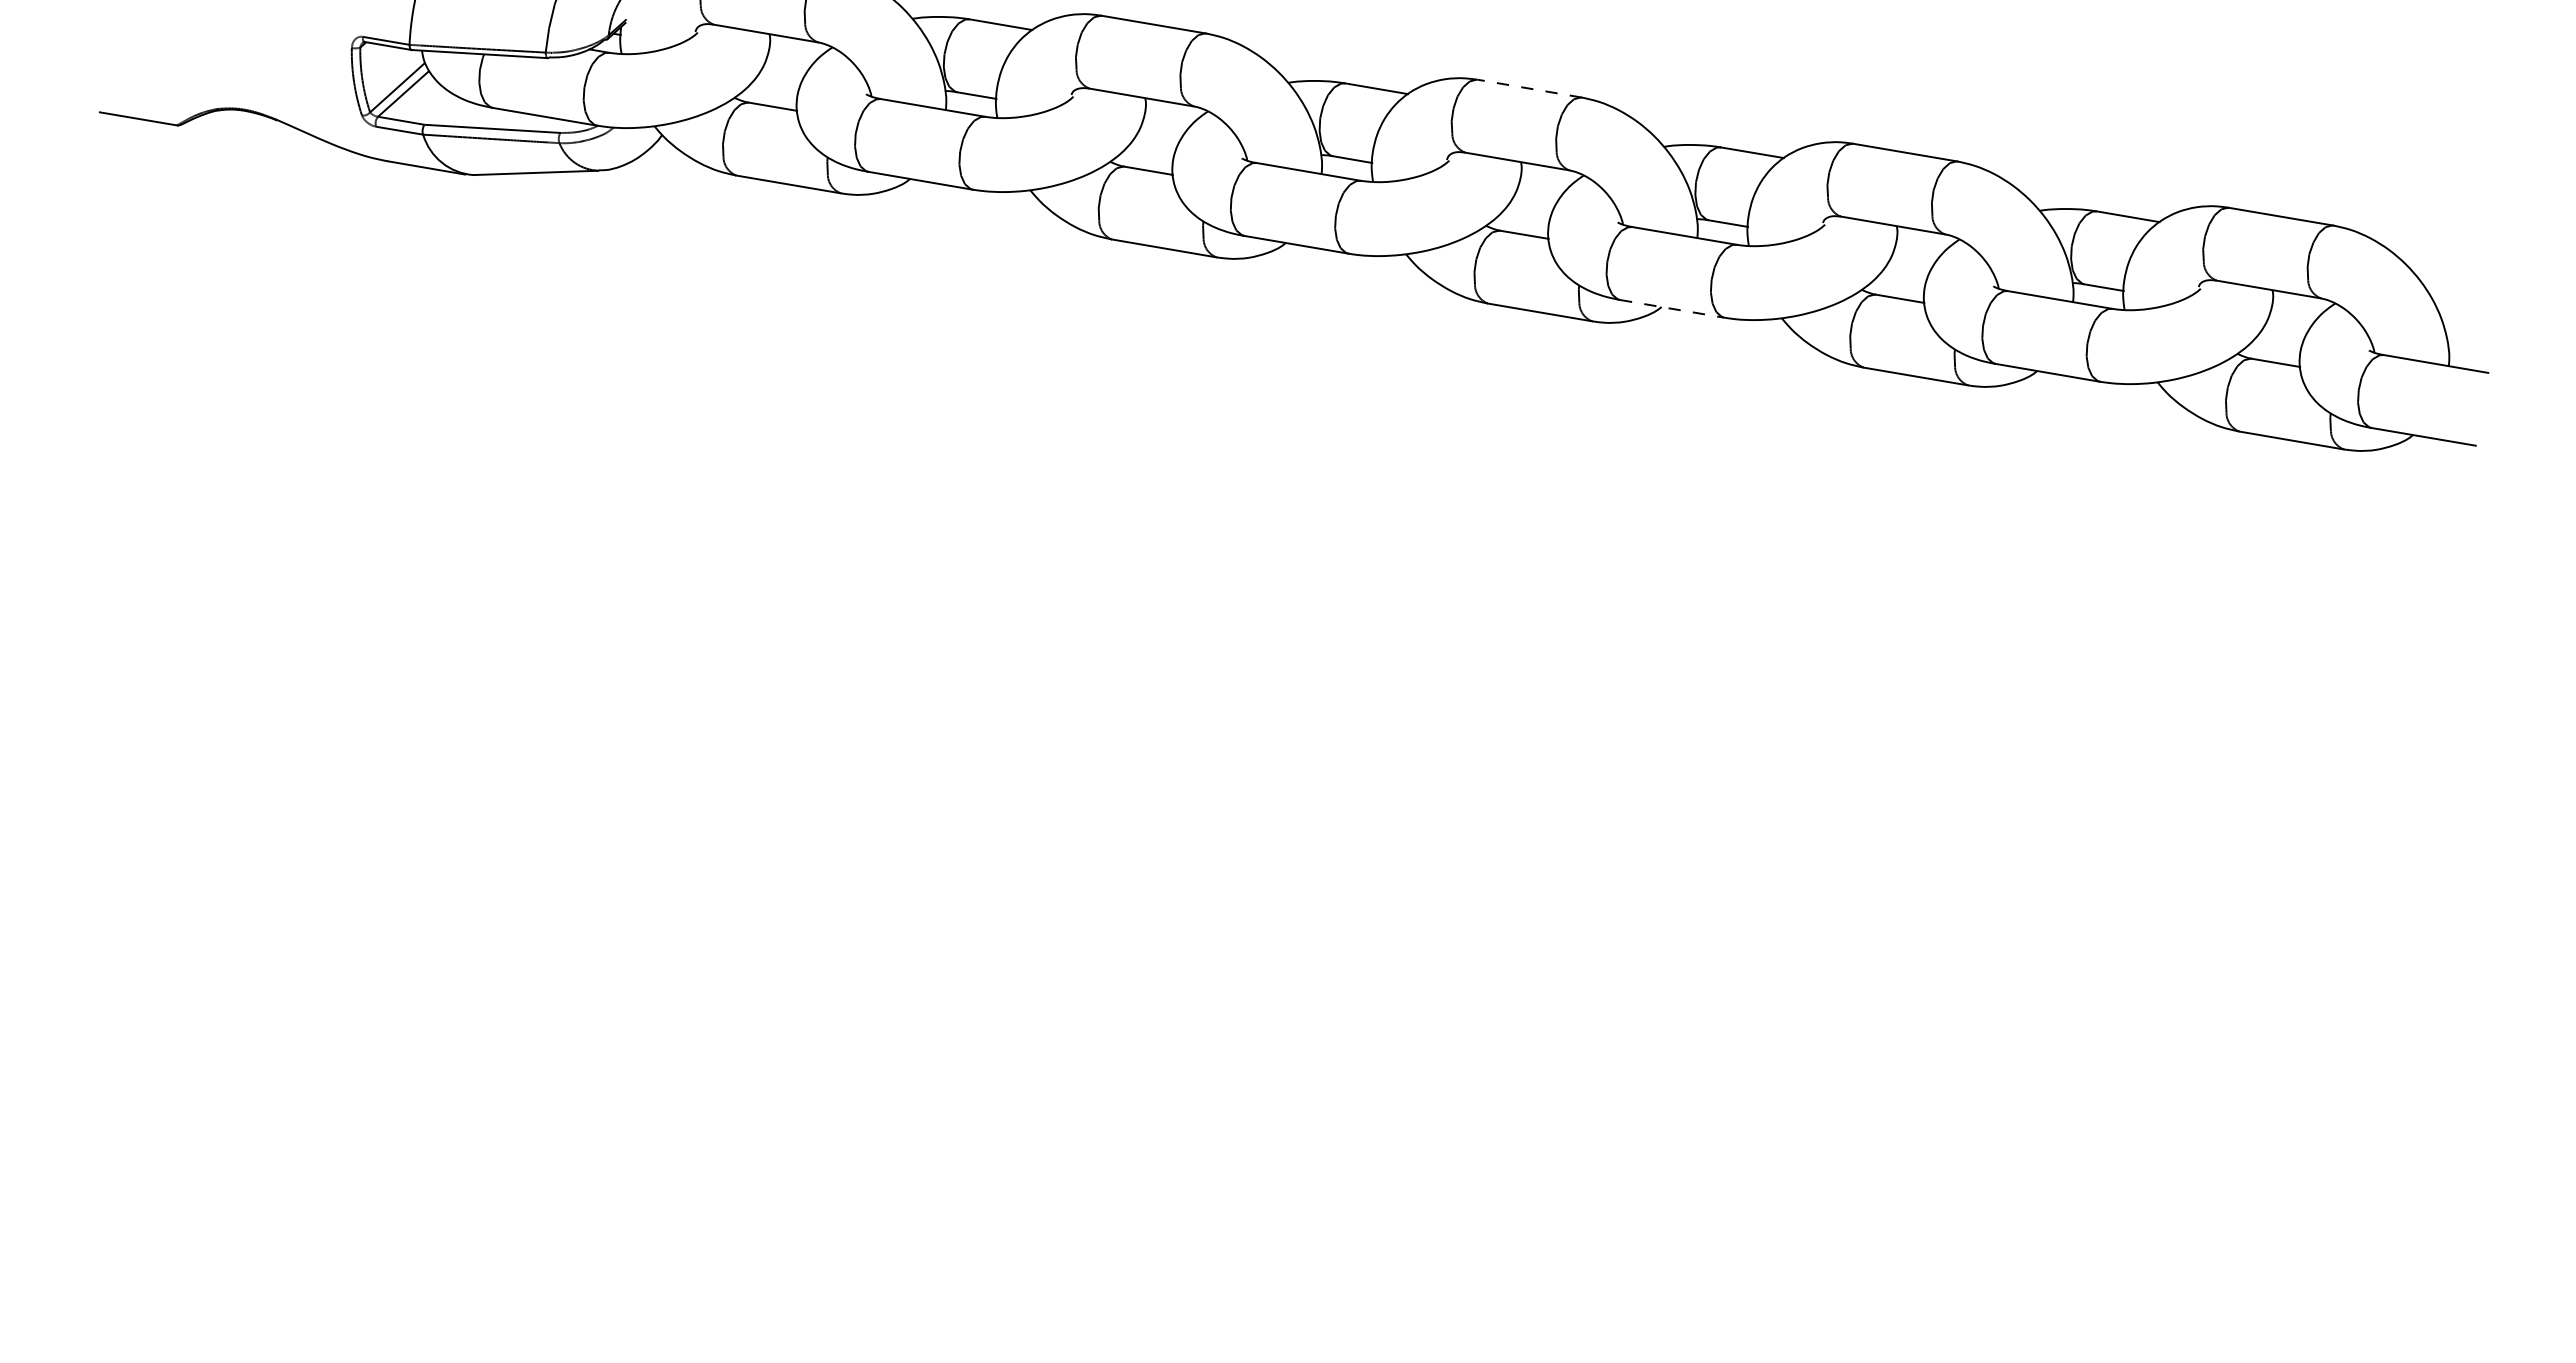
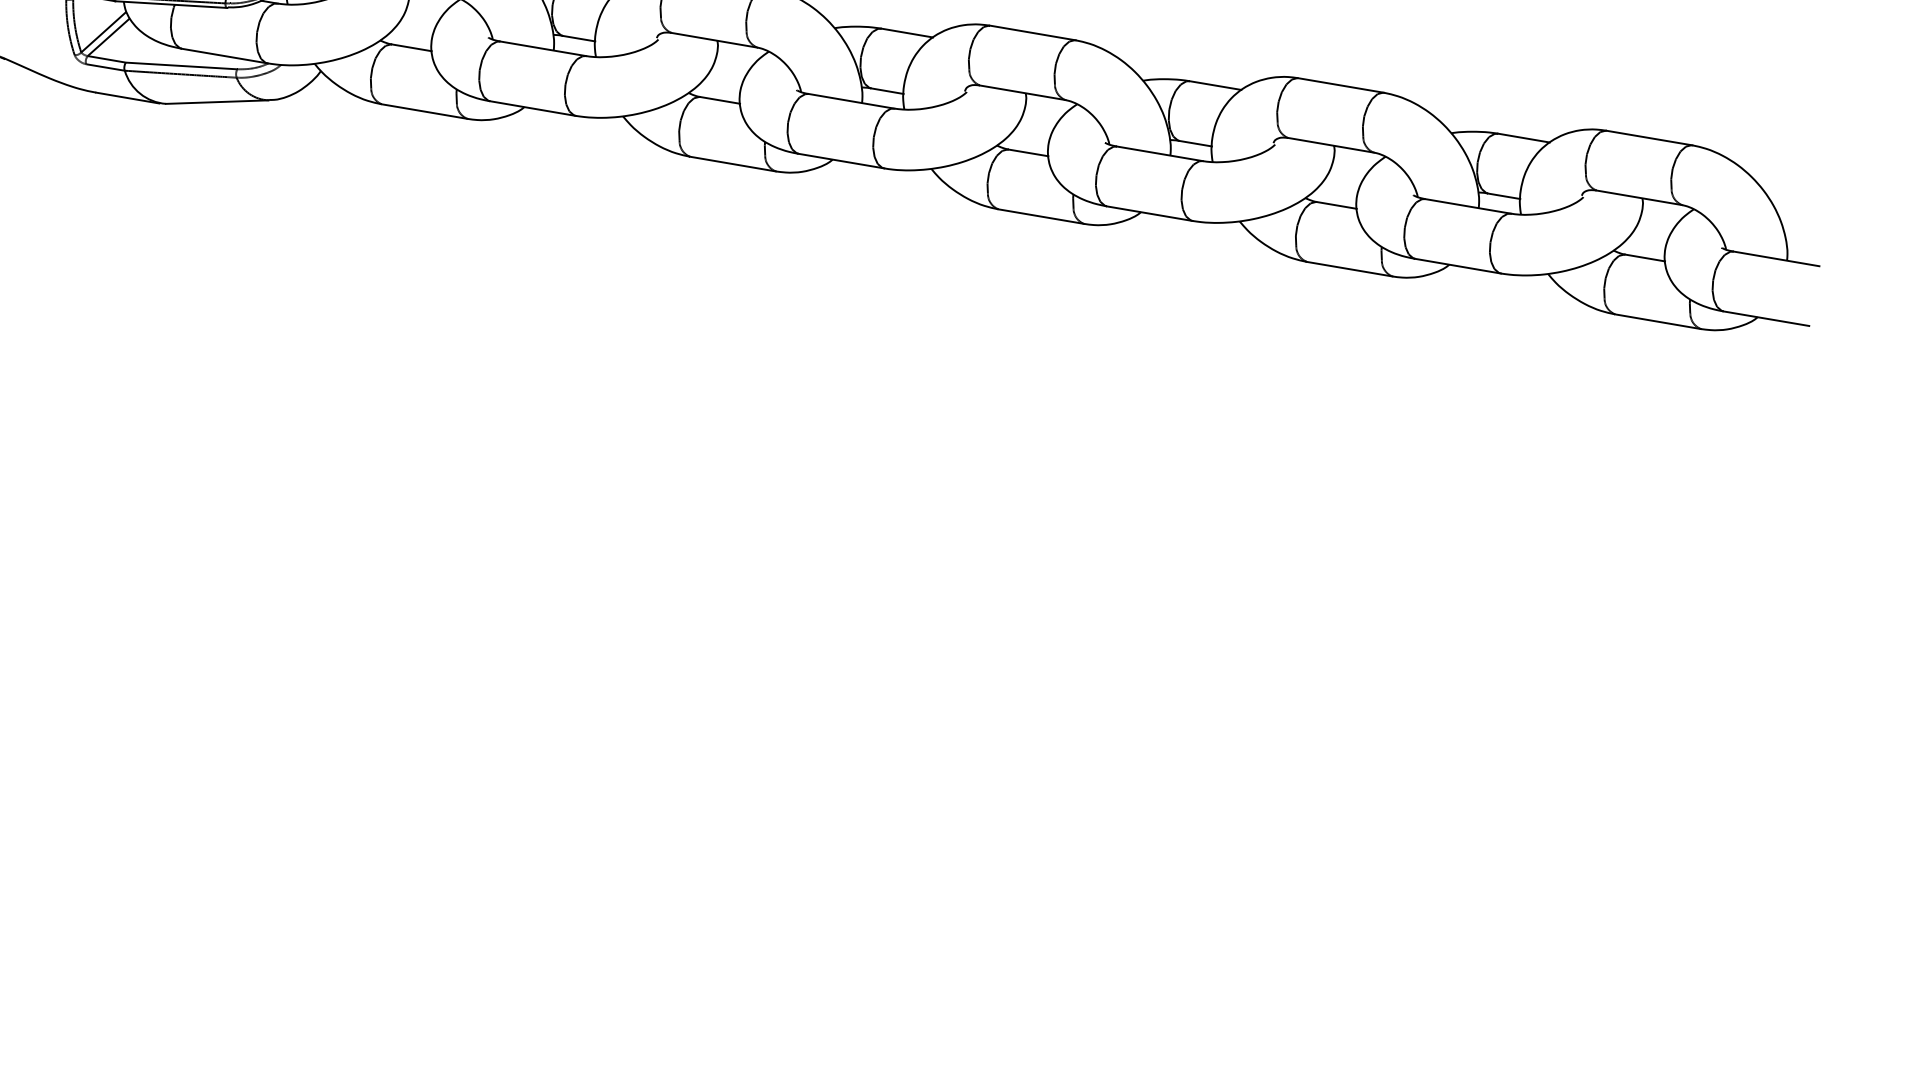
line: (1529, 88) -> (1032, 32), dashed -> solid
line: (1672, 308) -> (1150, 213), dashed -> solid

